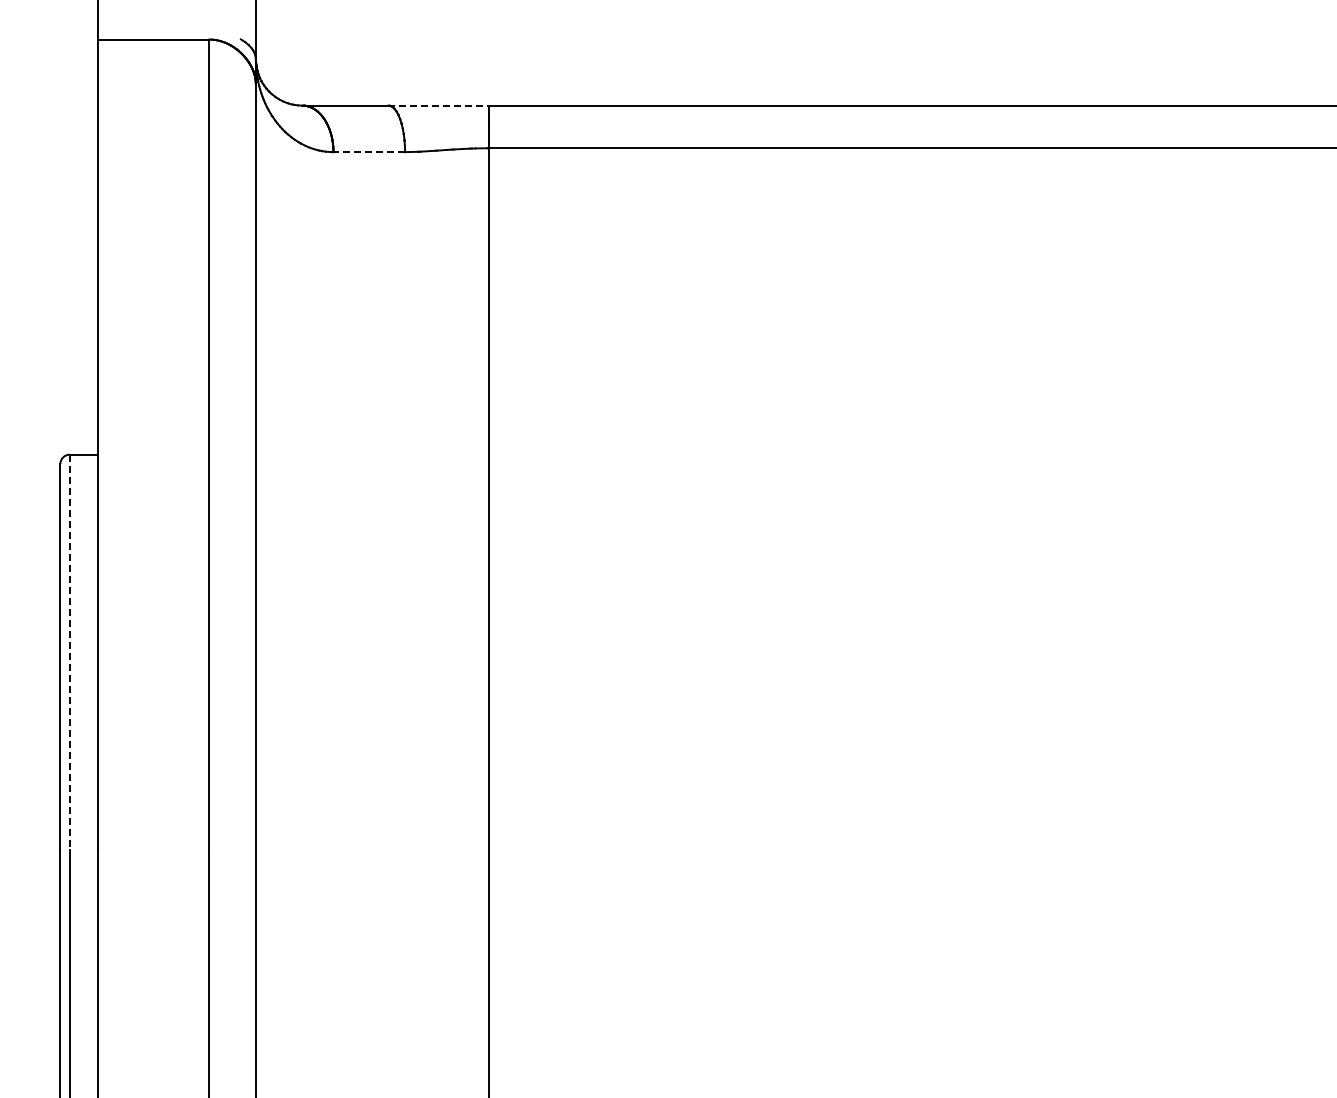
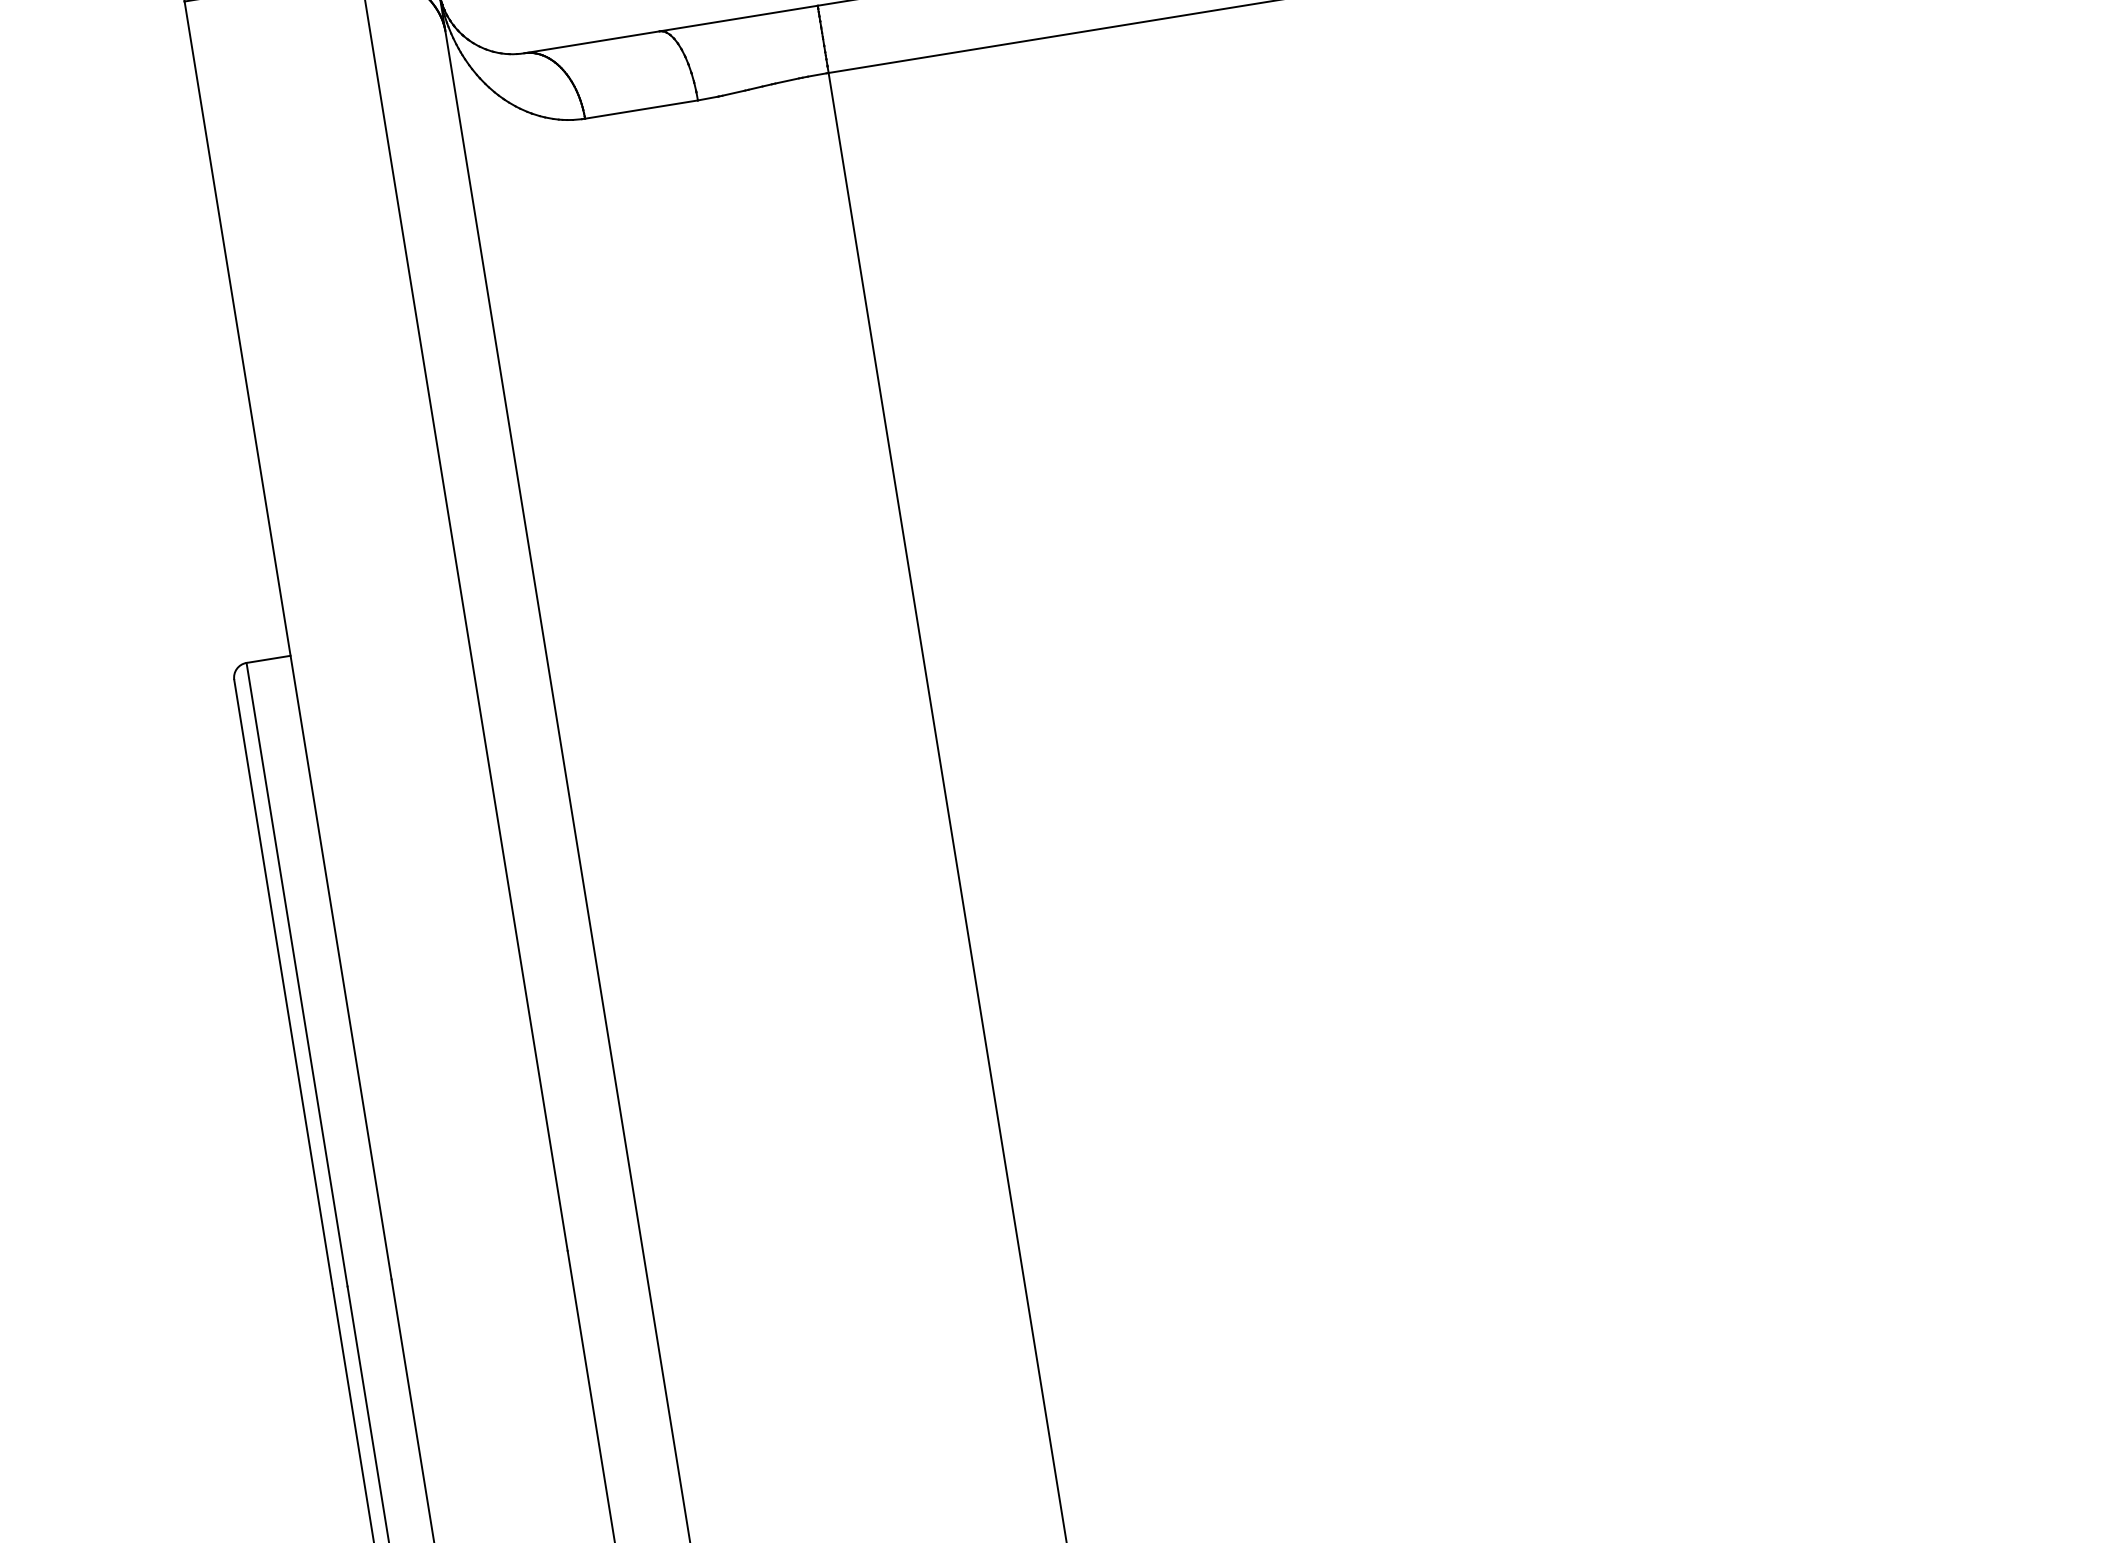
line: (438, 105) -> (738, 18), dashed -> solid
line: (369, 152) -> (641, 110), dashed -> solid
line: (69, 652) -> (296, 974), dashed -> solid

